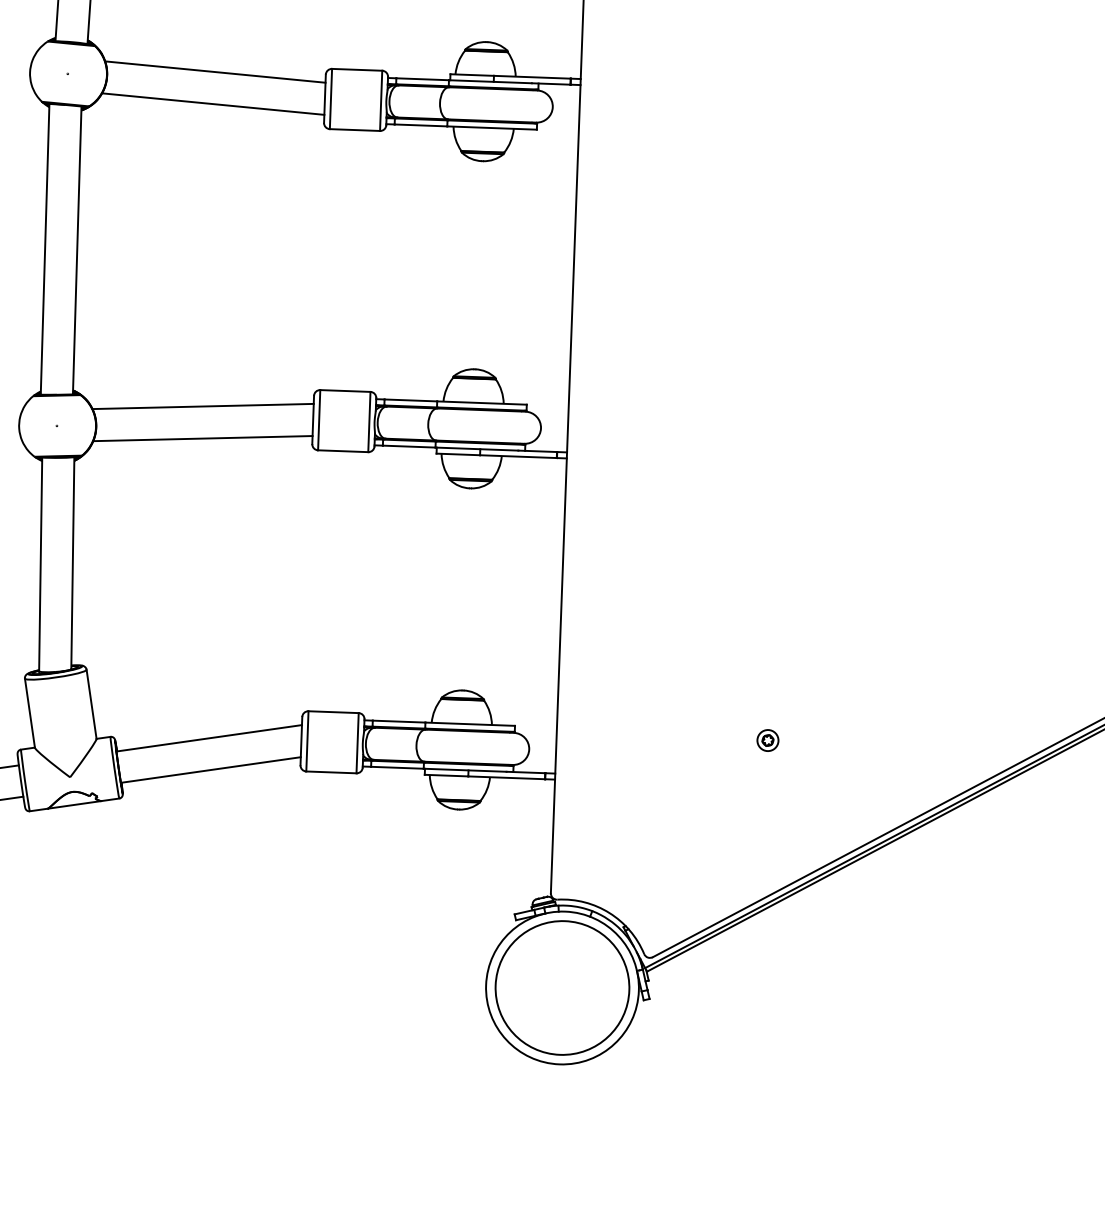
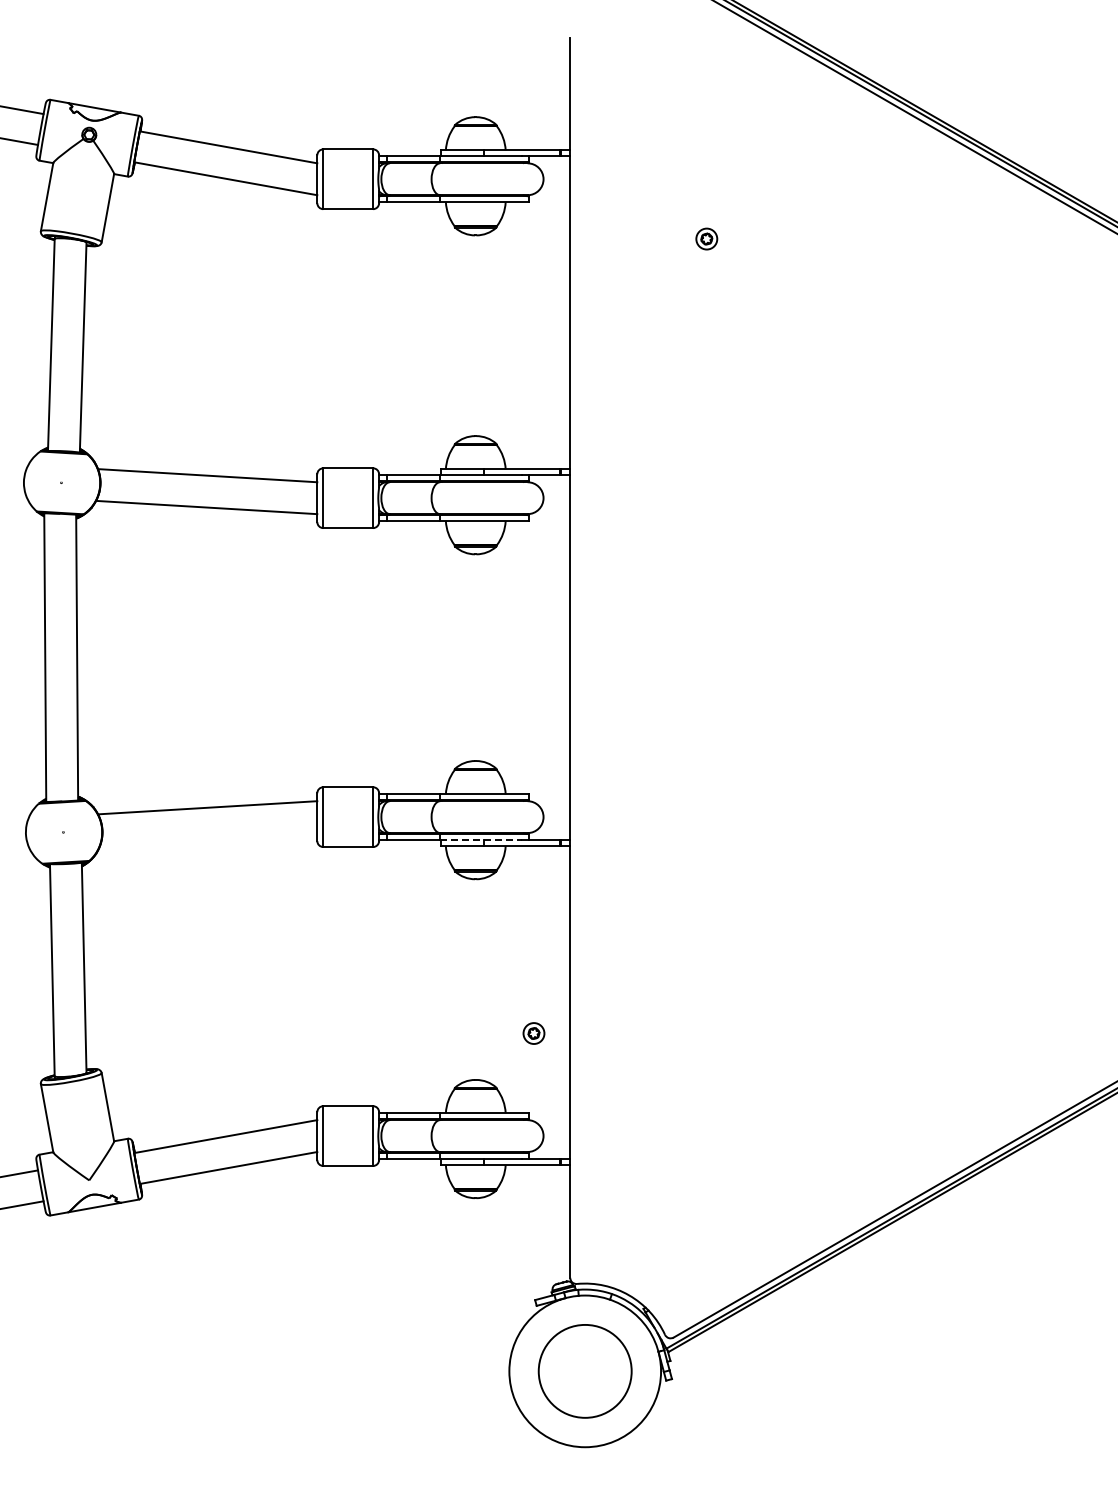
line: (202, 438) -> (208, 839), removed
line: (477, 449) -> (481, 840), solid -> dashed
part: (767, 740) -> (533, 1033), moved
circle: (561, 988) -> (584, 1371), size x0.7

